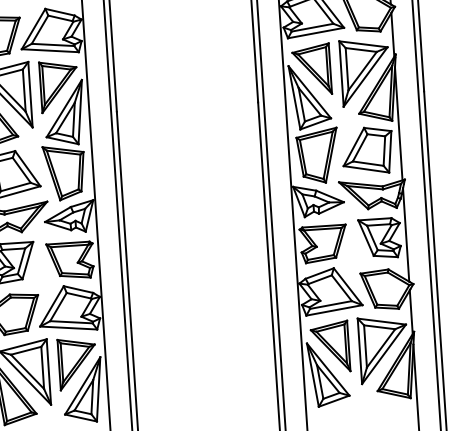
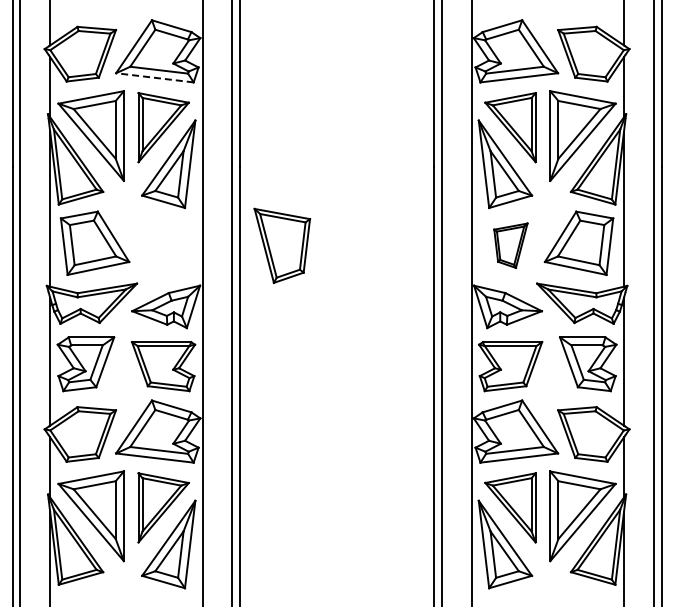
line: (49, 50) -> (154, 77), solid -> dashed
part: (317, 155) -> (510, 245), size x0.6
part: (64, 172) -> (282, 245), moved

